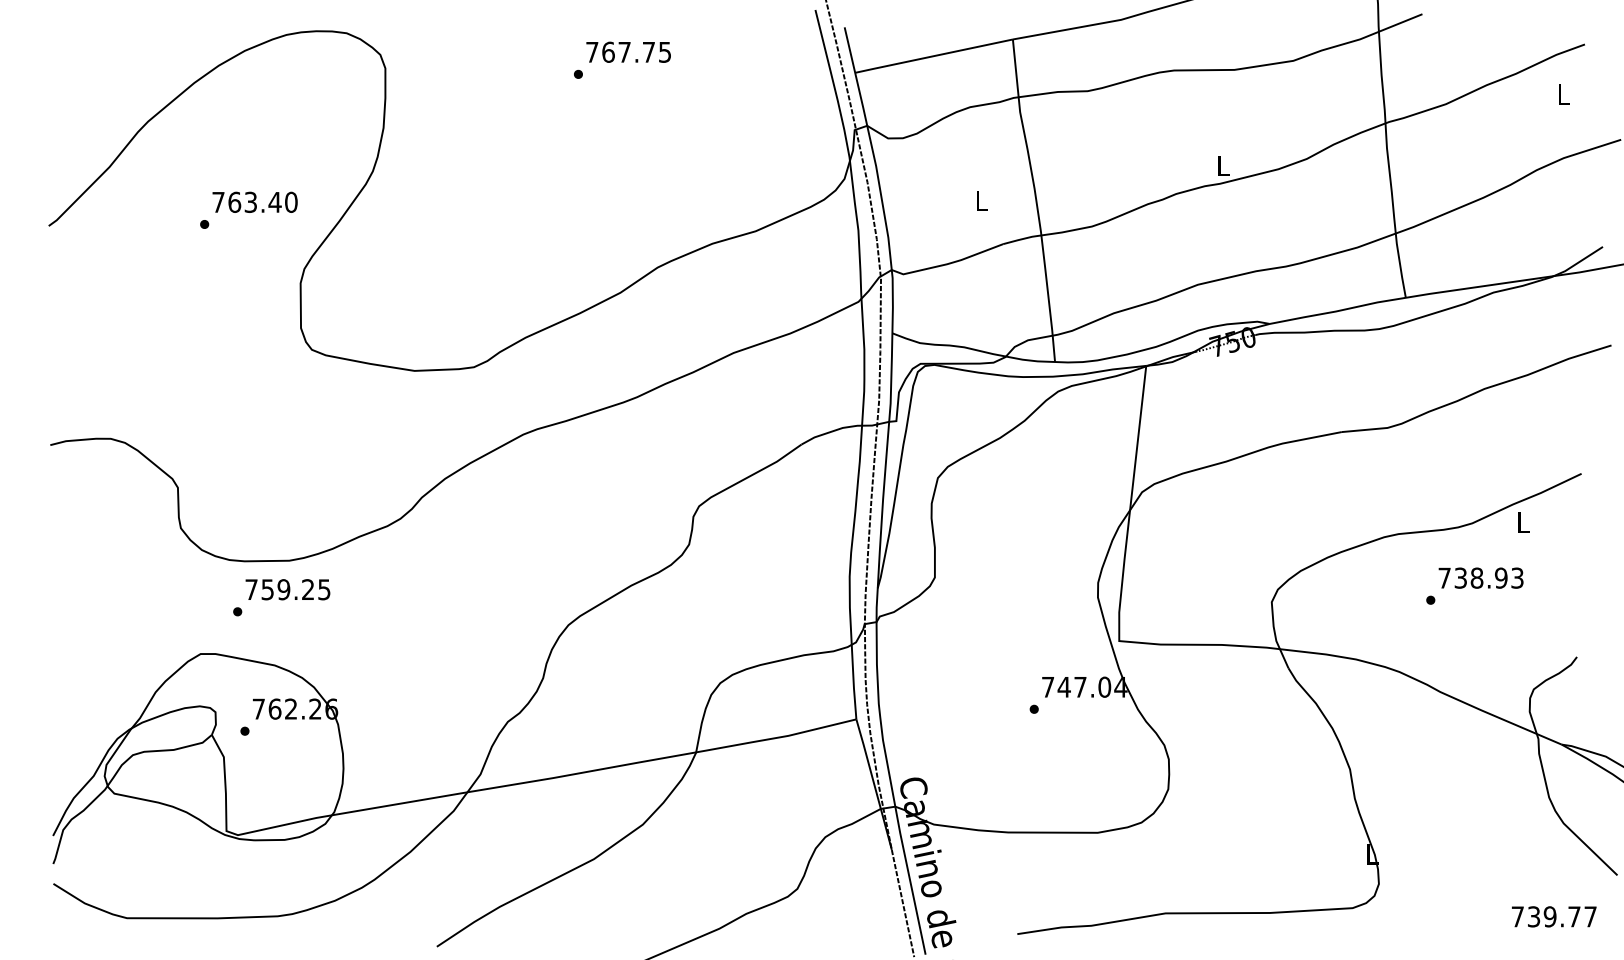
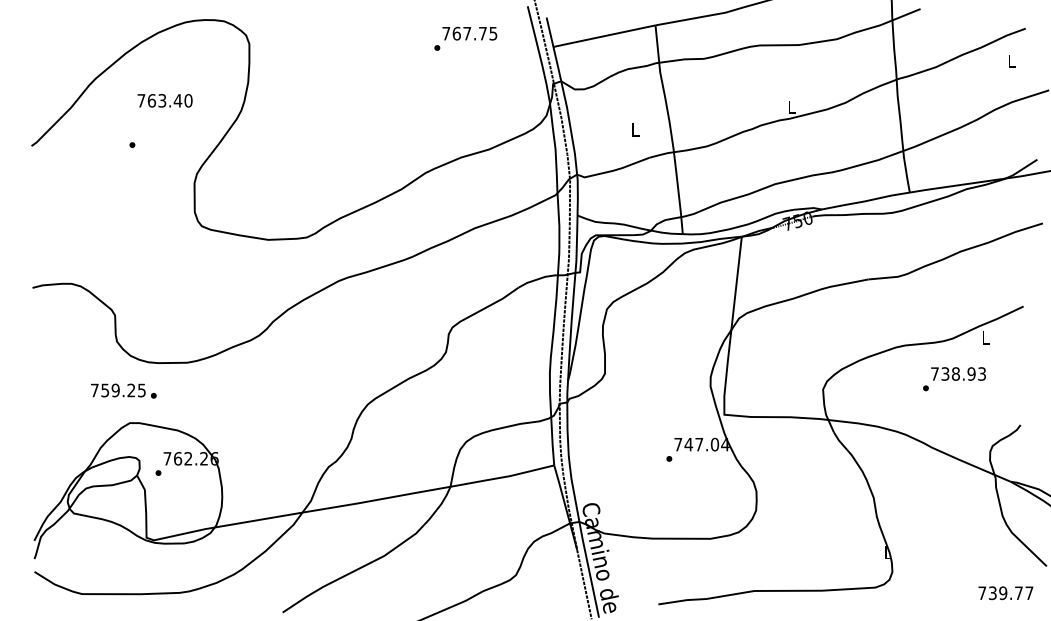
text: (621, 59) -> (465, 38), moved
text: (254, 201) -> (164, 100), moved
text: (288, 589) -> (118, 390), moved

